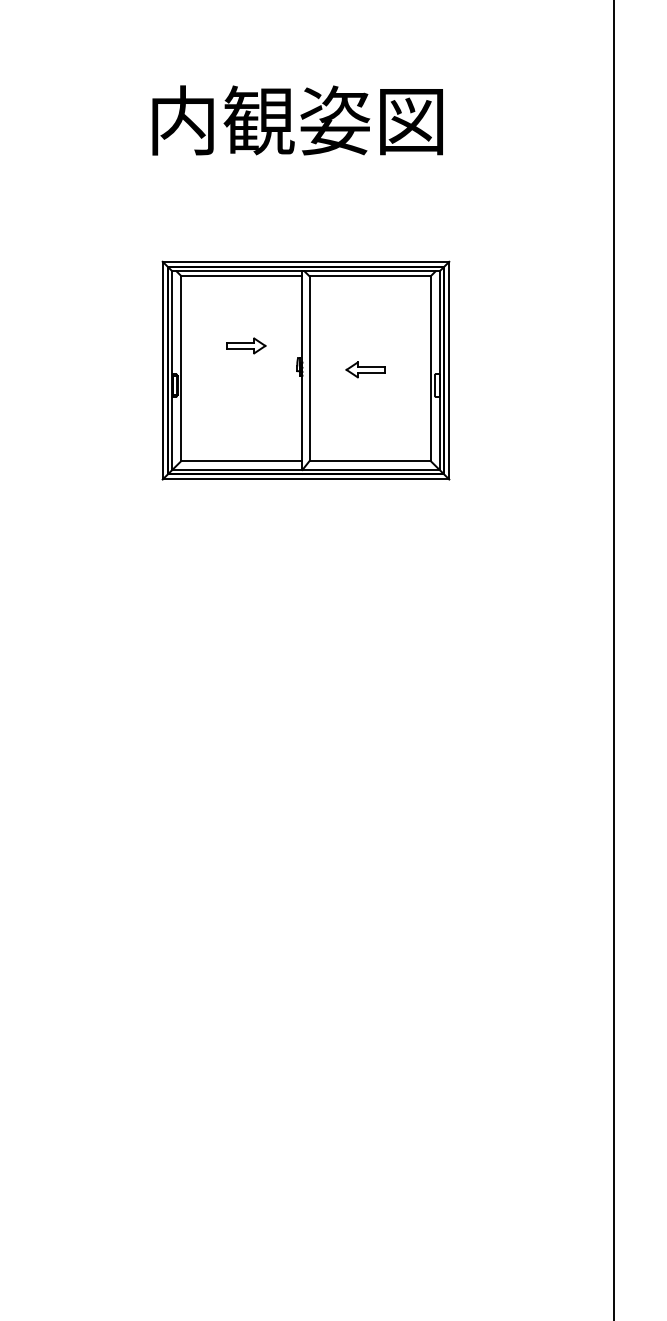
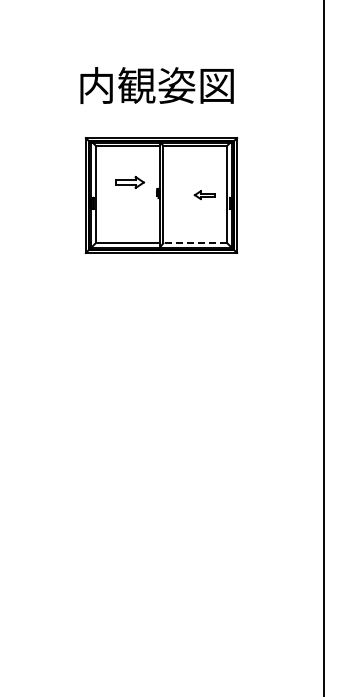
text: (296, 120) -> (156, 85), moved
part: (247, 345) -> (130, 182), size x1.4
part: (364, 368) -> (204, 194), moved
line: (370, 461) -> (195, 243), solid -> dashed

